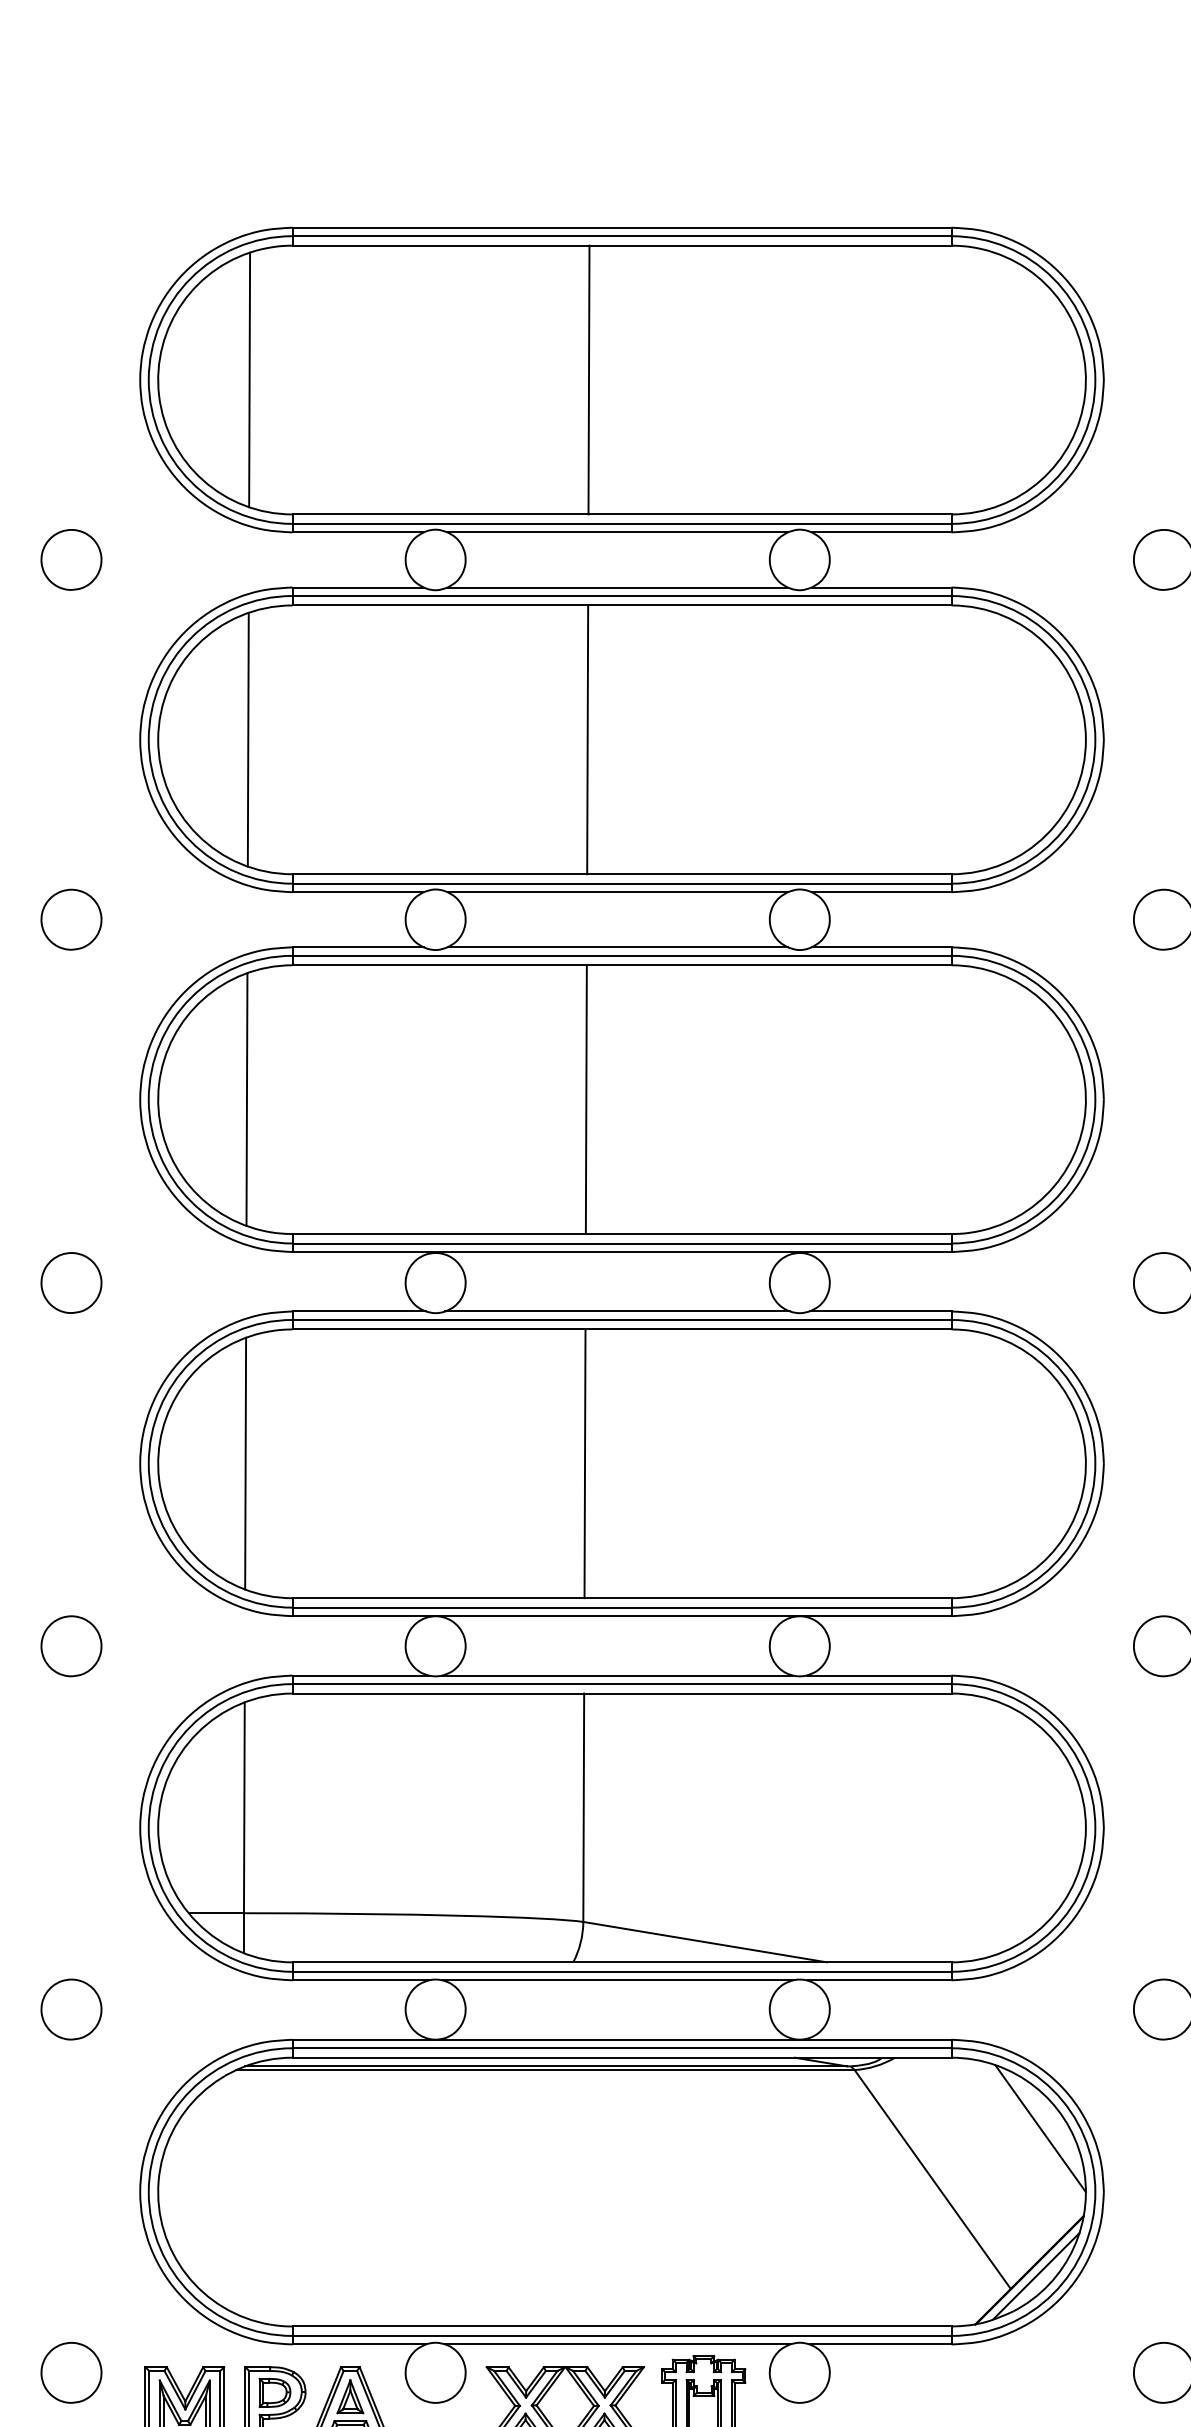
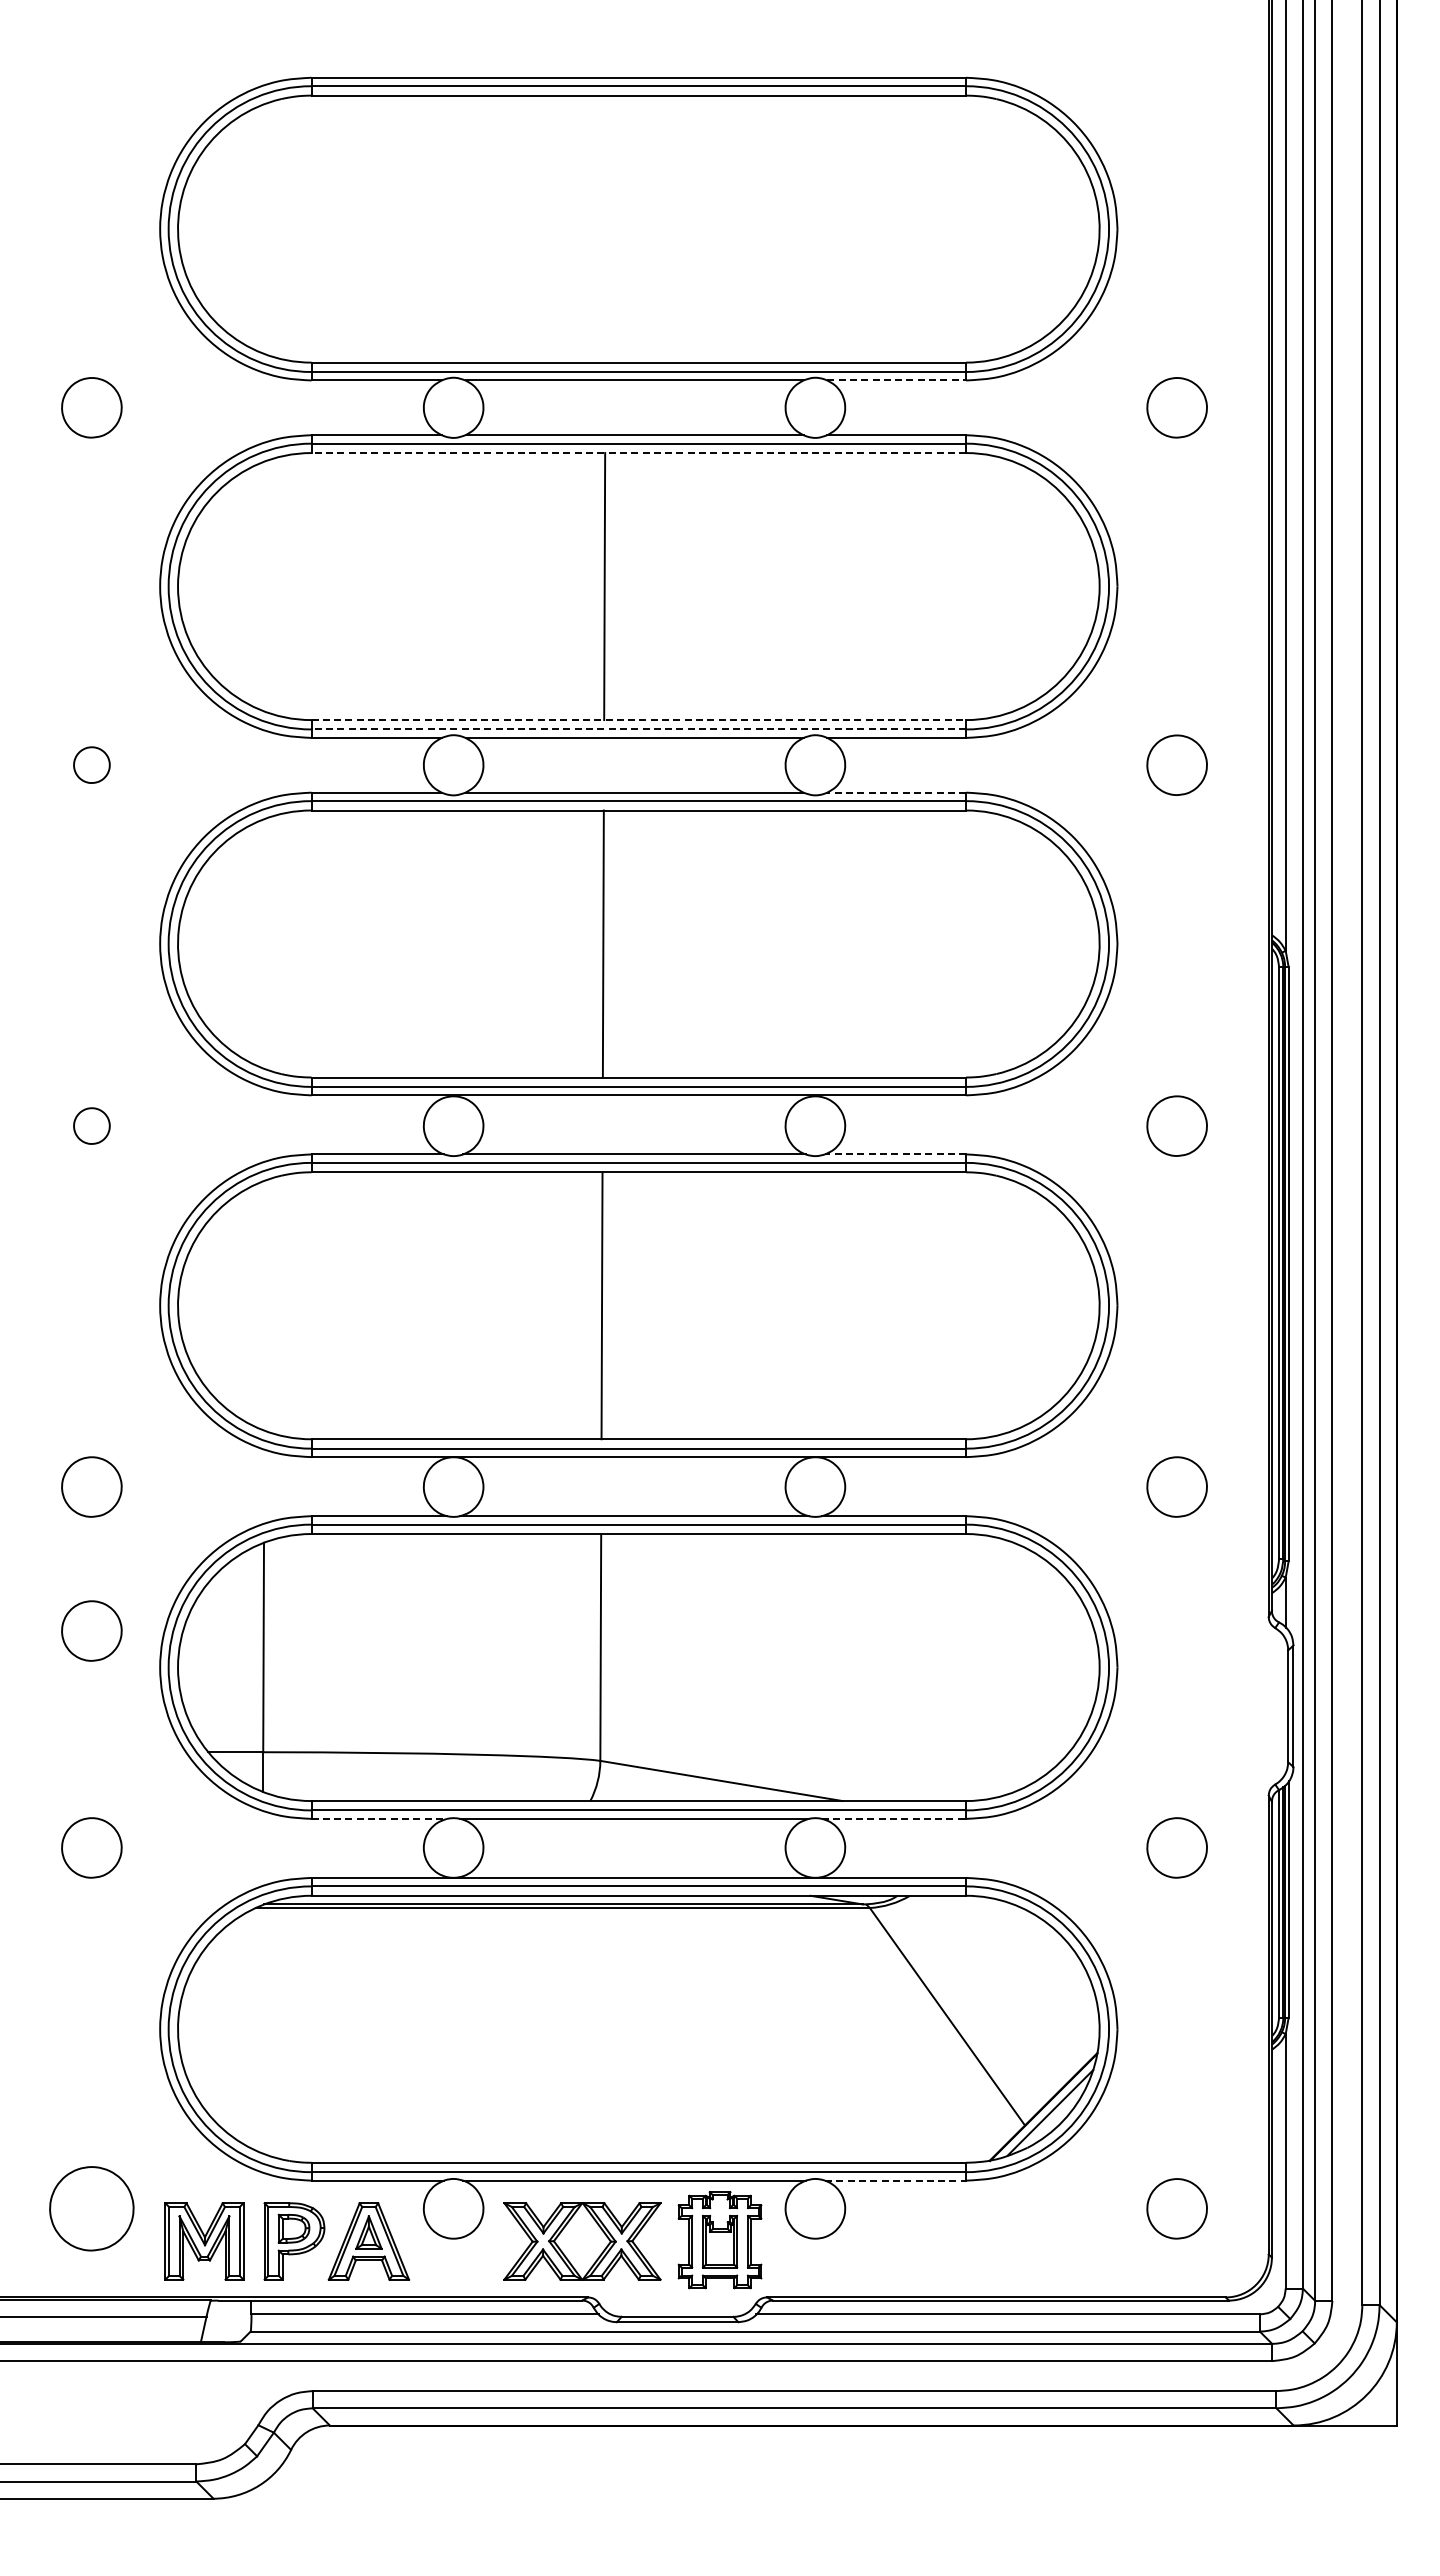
line: (249, 379) -> (268, 228), removed
line: (588, 379) -> (605, 228), removed
line: (882, 532) -> (897, 380), solid -> dashed
line: (621, 605) -> (638, 453), solid -> dashed
line: (248, 739) -> (267, 586), removed
line: (622, 874) -> (639, 720), solid -> dashed
line: (621, 883) -> (638, 729), solid -> dashed
part: (71, 918) -> (91, 764), size x0.6
line: (881, 947) -> (896, 792), solid -> dashed
line: (246, 1099) -> (265, 943), removed
part: (71, 1282) -> (91, 1125), size x0.6
line: (880, 1311) -> (895, 1154), solid -> dashed
line: (245, 1463) -> (264, 1305), removed
part: (71, 1790) -> (91, 1630), added
line: (361, 1979) -> (379, 1818), solid -> dashed
line: (879, 1979) -> (894, 1818), solid -> dashed
line: (1040, 2128) -> (1054, 1966), removed
line: (880, 2344) -> (895, 2180), solid -> dashed
part: (71, 2372) -> (91, 2208), size x1.4

